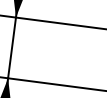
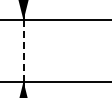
line: (12, 47) -> (23, 50), solid -> dashed

